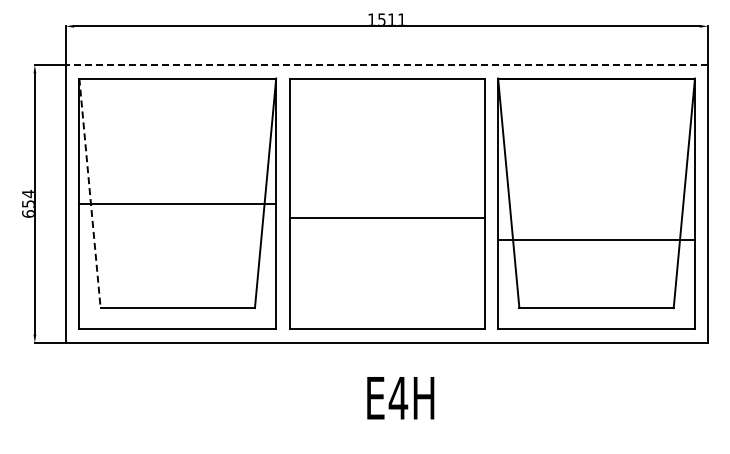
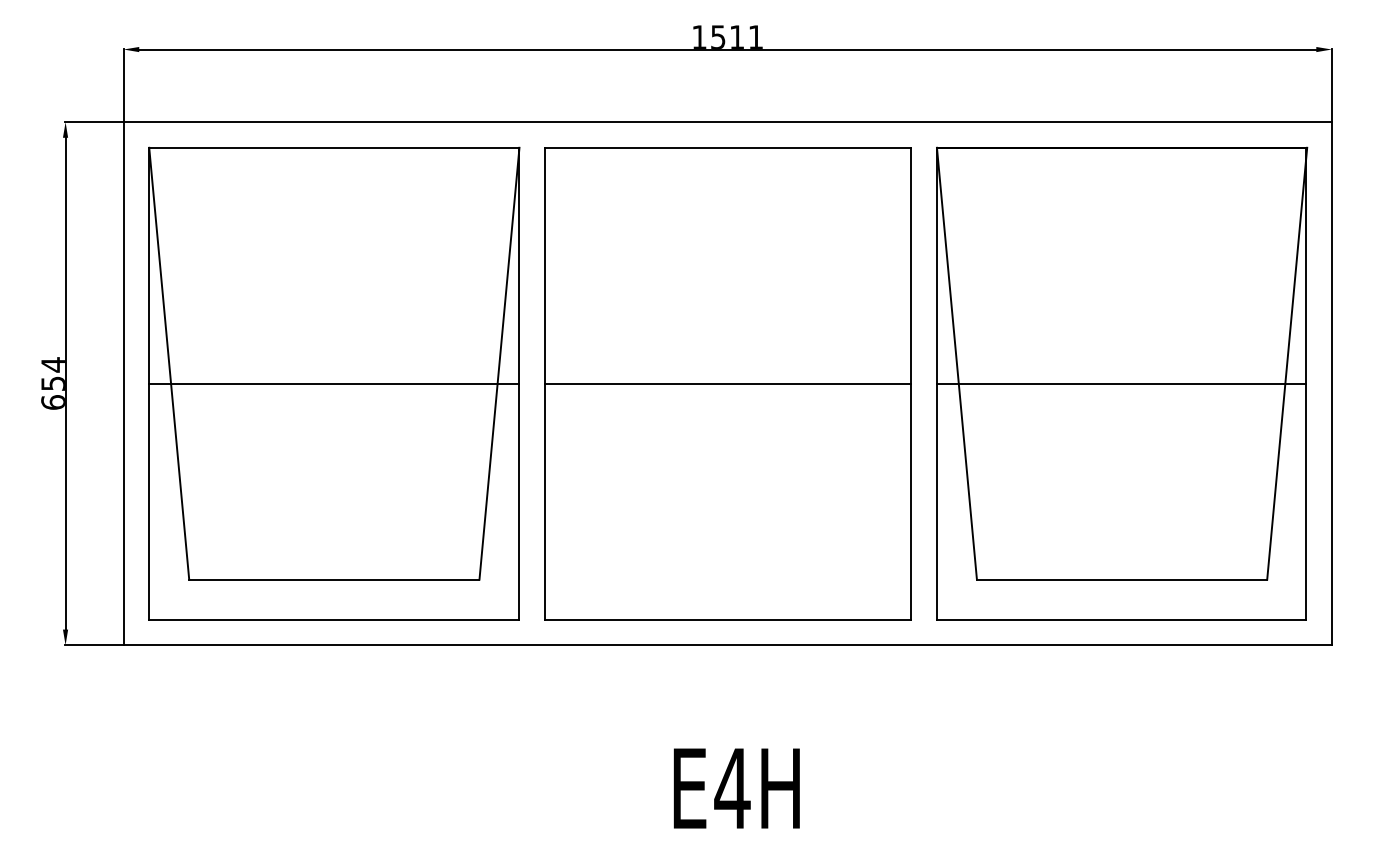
line: (386, 64) -> (726, 121), dashed -> solid
line: (90, 193) -> (170, 363), dashed -> solid
line: (386, 217) -> (726, 382), moved
line: (596, 239) -> (1121, 382), moved
text: (400, 398) -> (736, 789), moved

